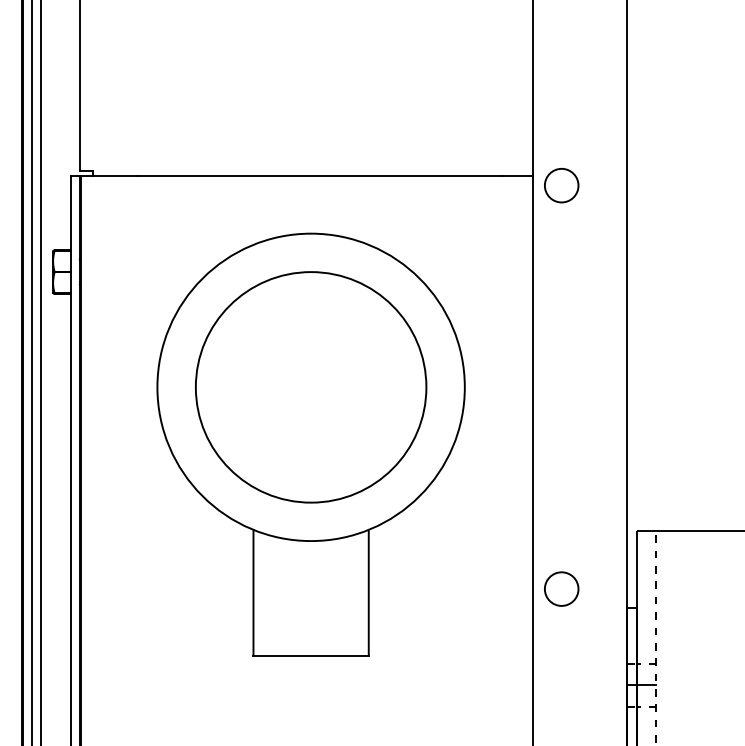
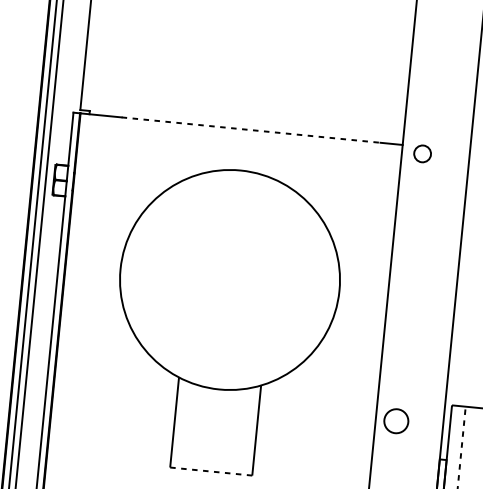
line: (319, 176) -> (250, 130), solid -> dashed
circle: (561, 185) -> (422, 153), size x0.7
circle: (311, 387) -> (230, 280), removed
circle: (561, 588) -> (396, 420), moved
line: (311, 656) -> (211, 471), solid -> dashed

